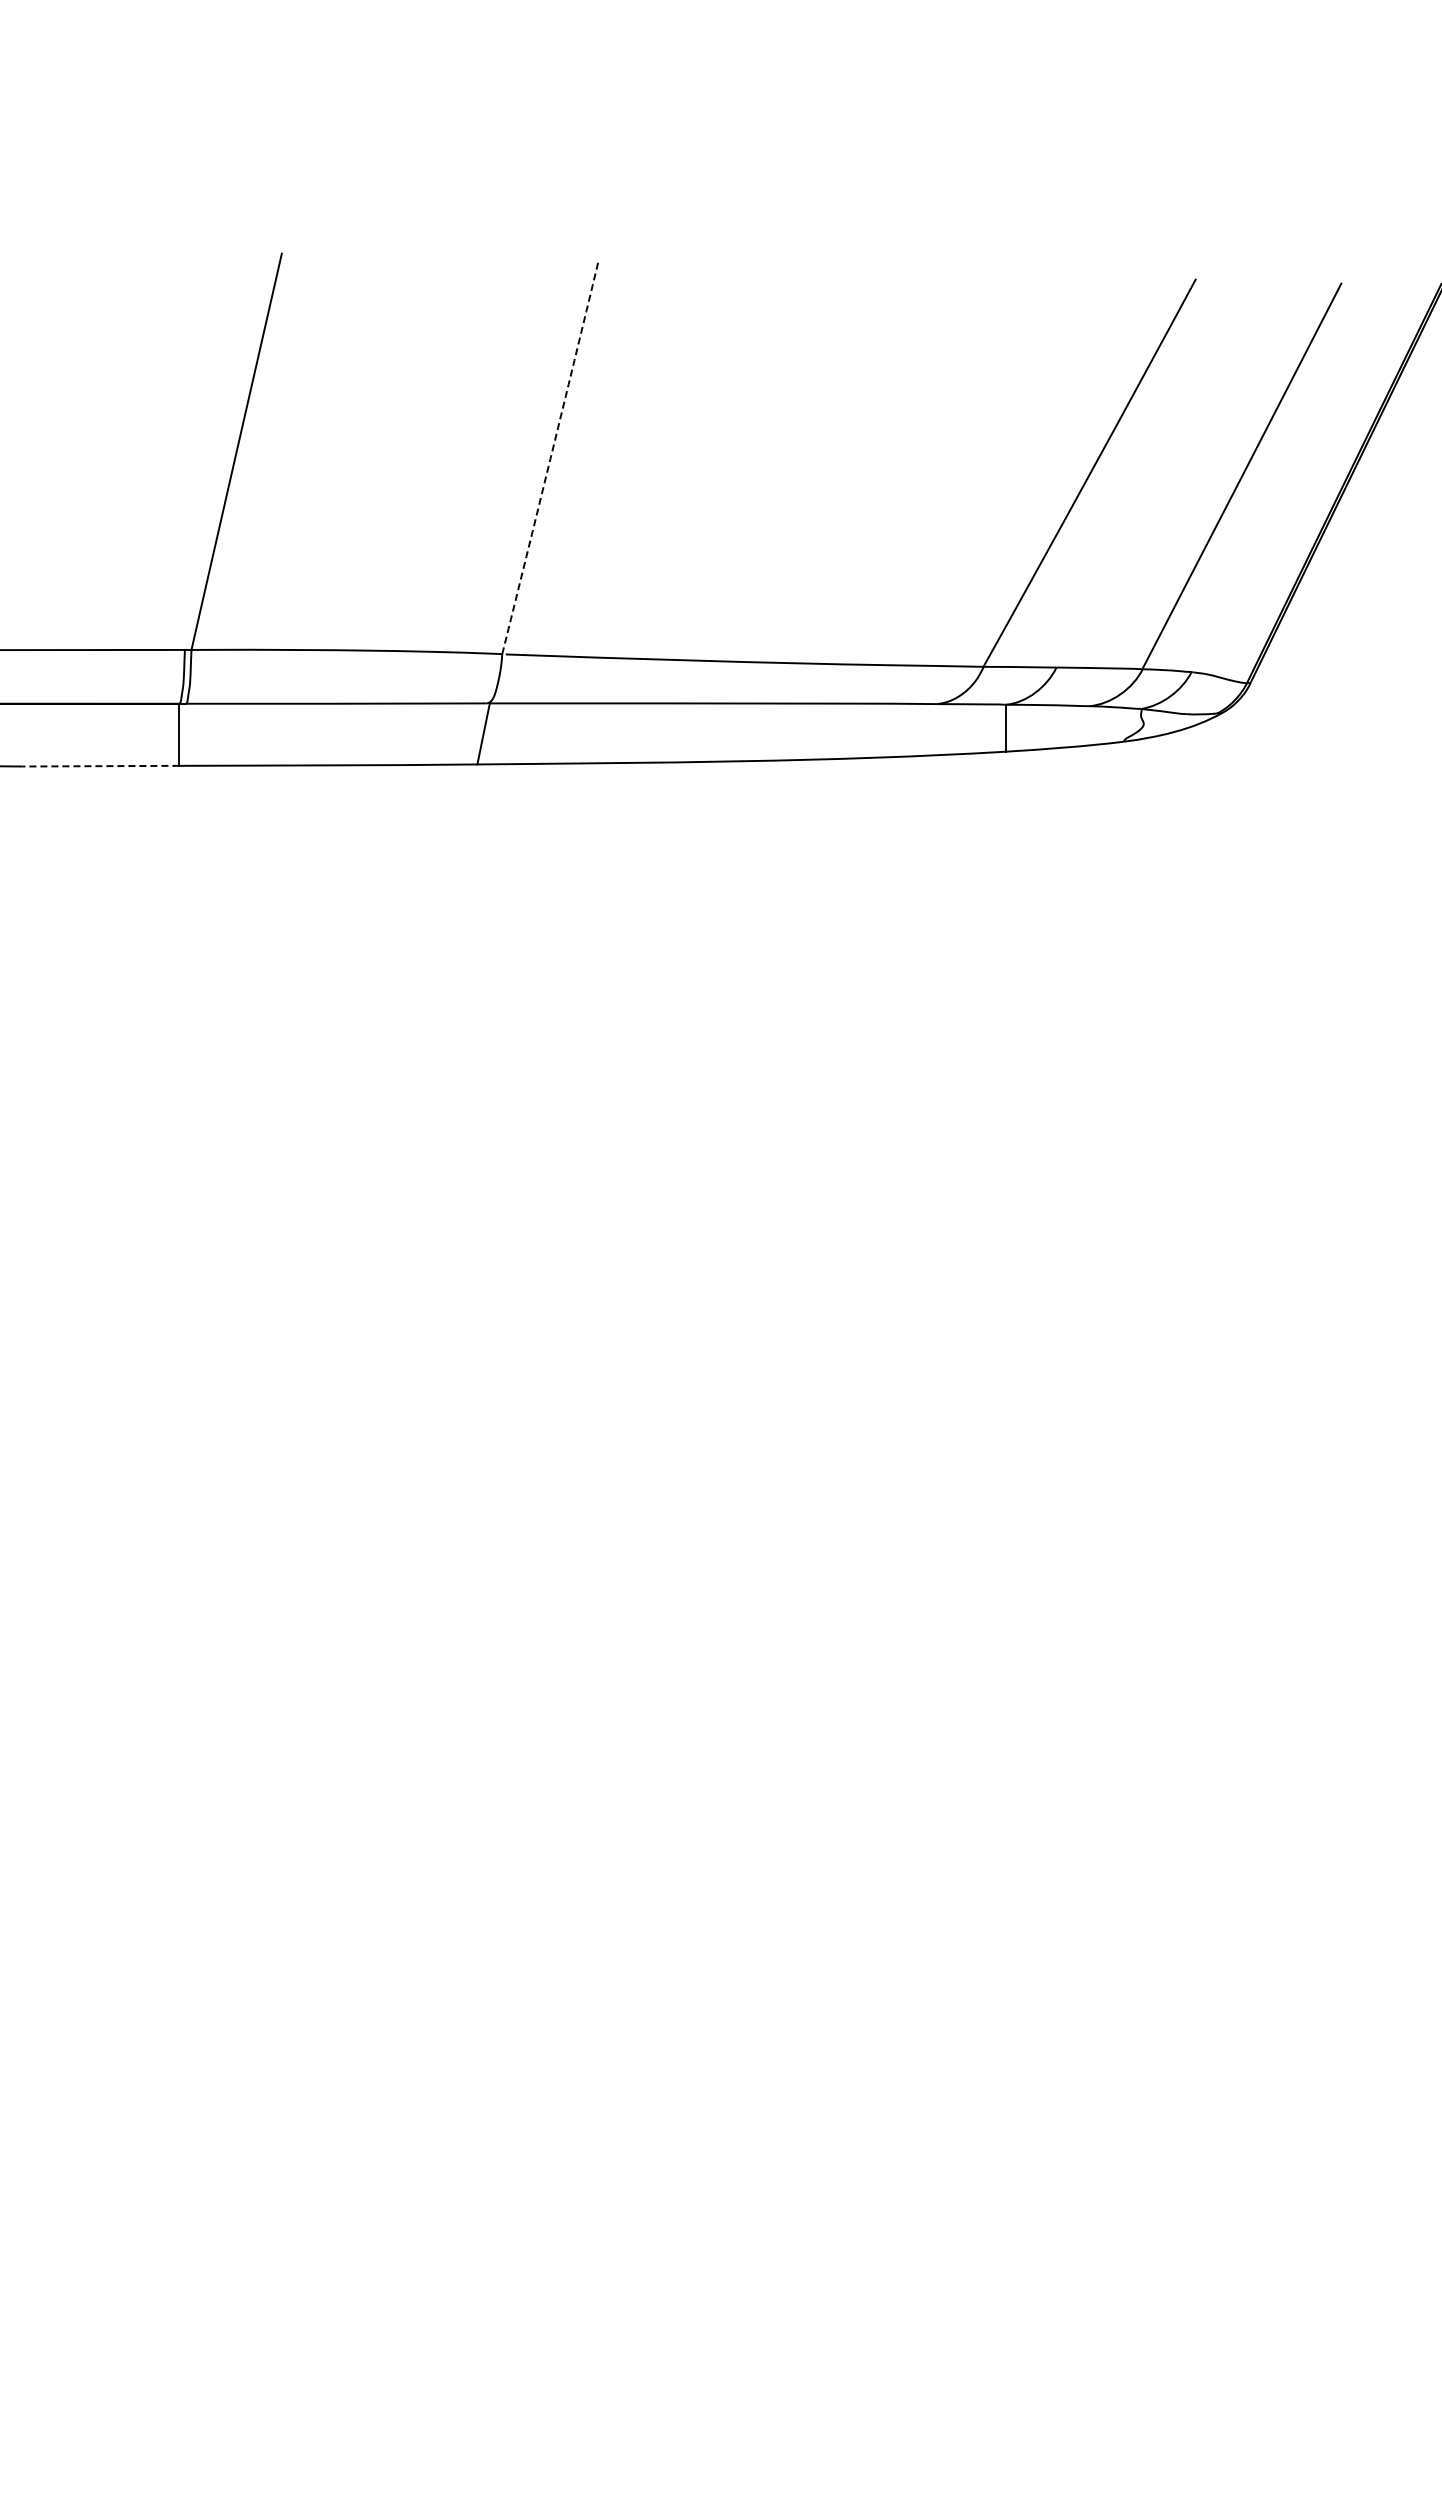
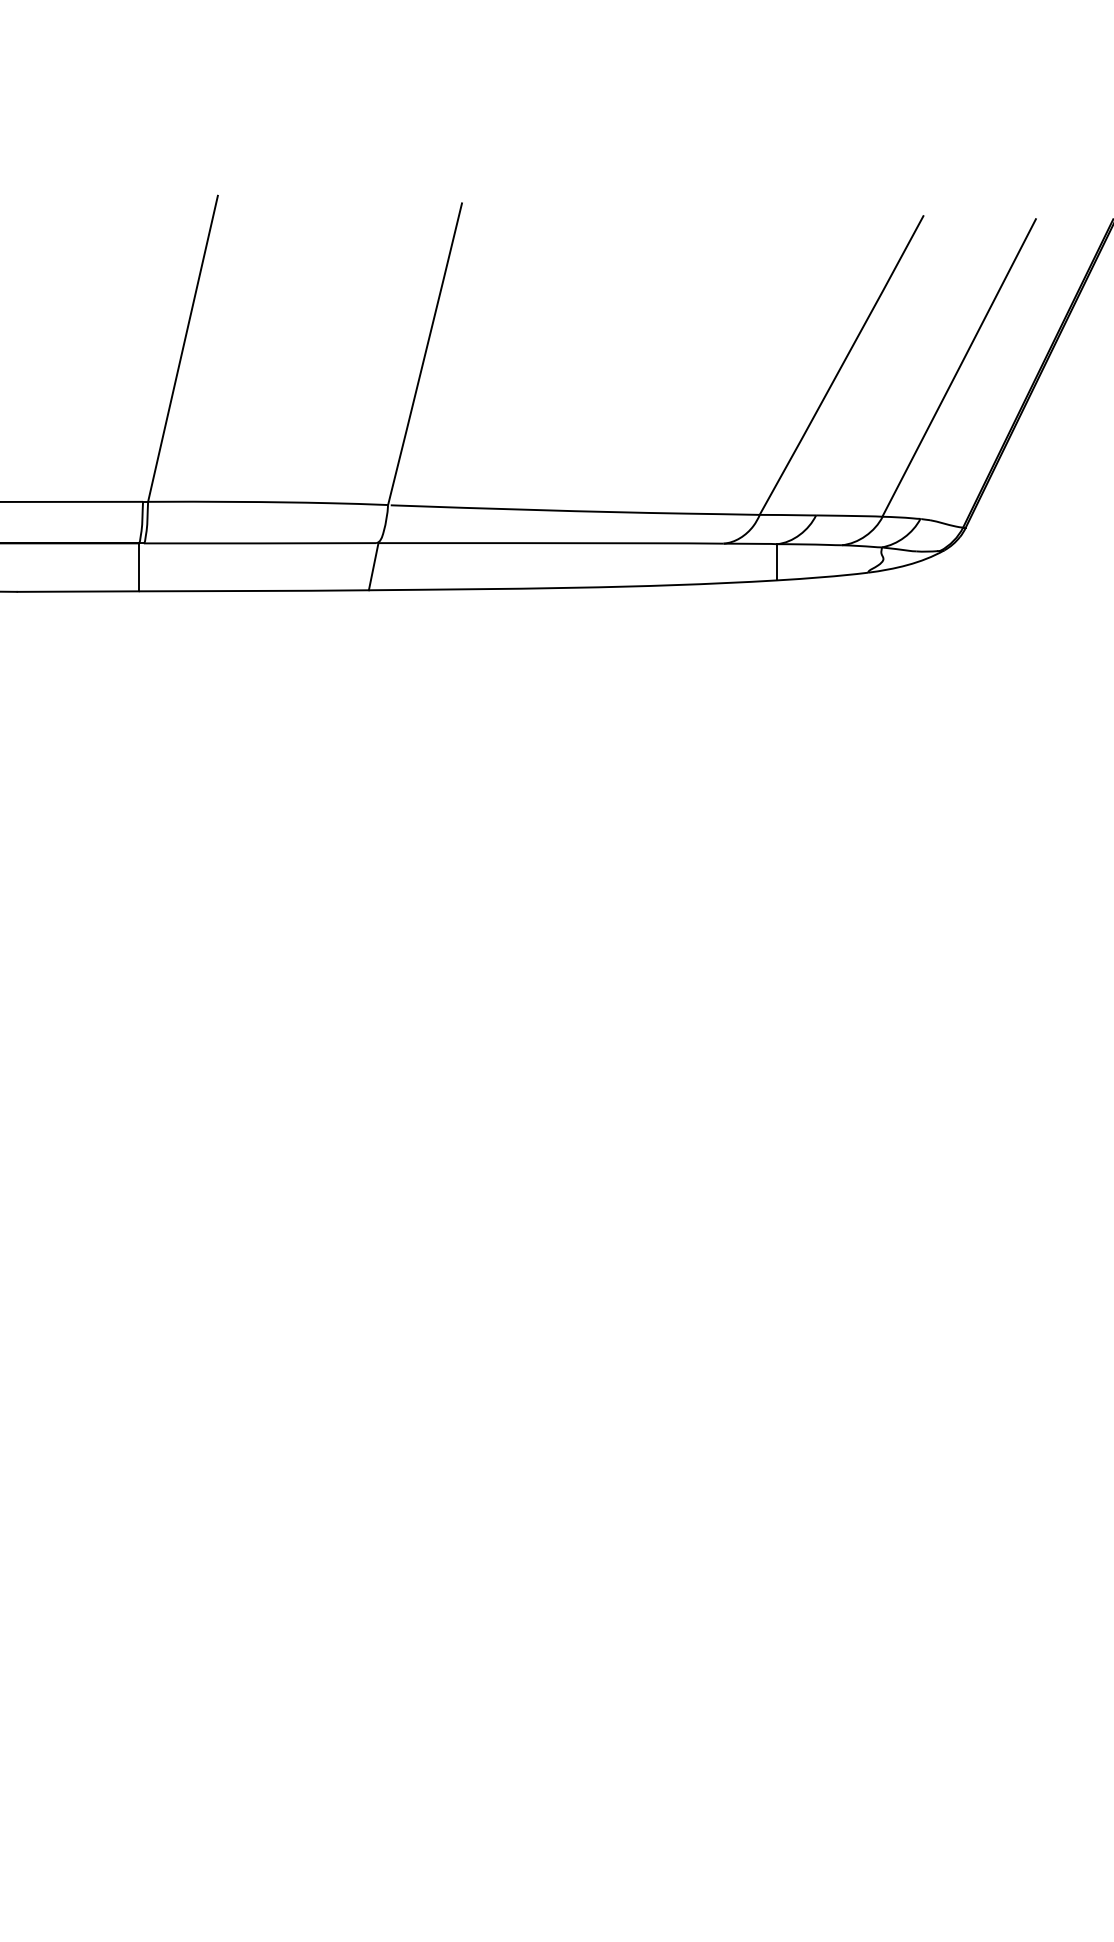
arc: (550, 458) -> (425, 354), dashed -> solid
line: (100, 766) -> (77, 591), dashed -> solid

